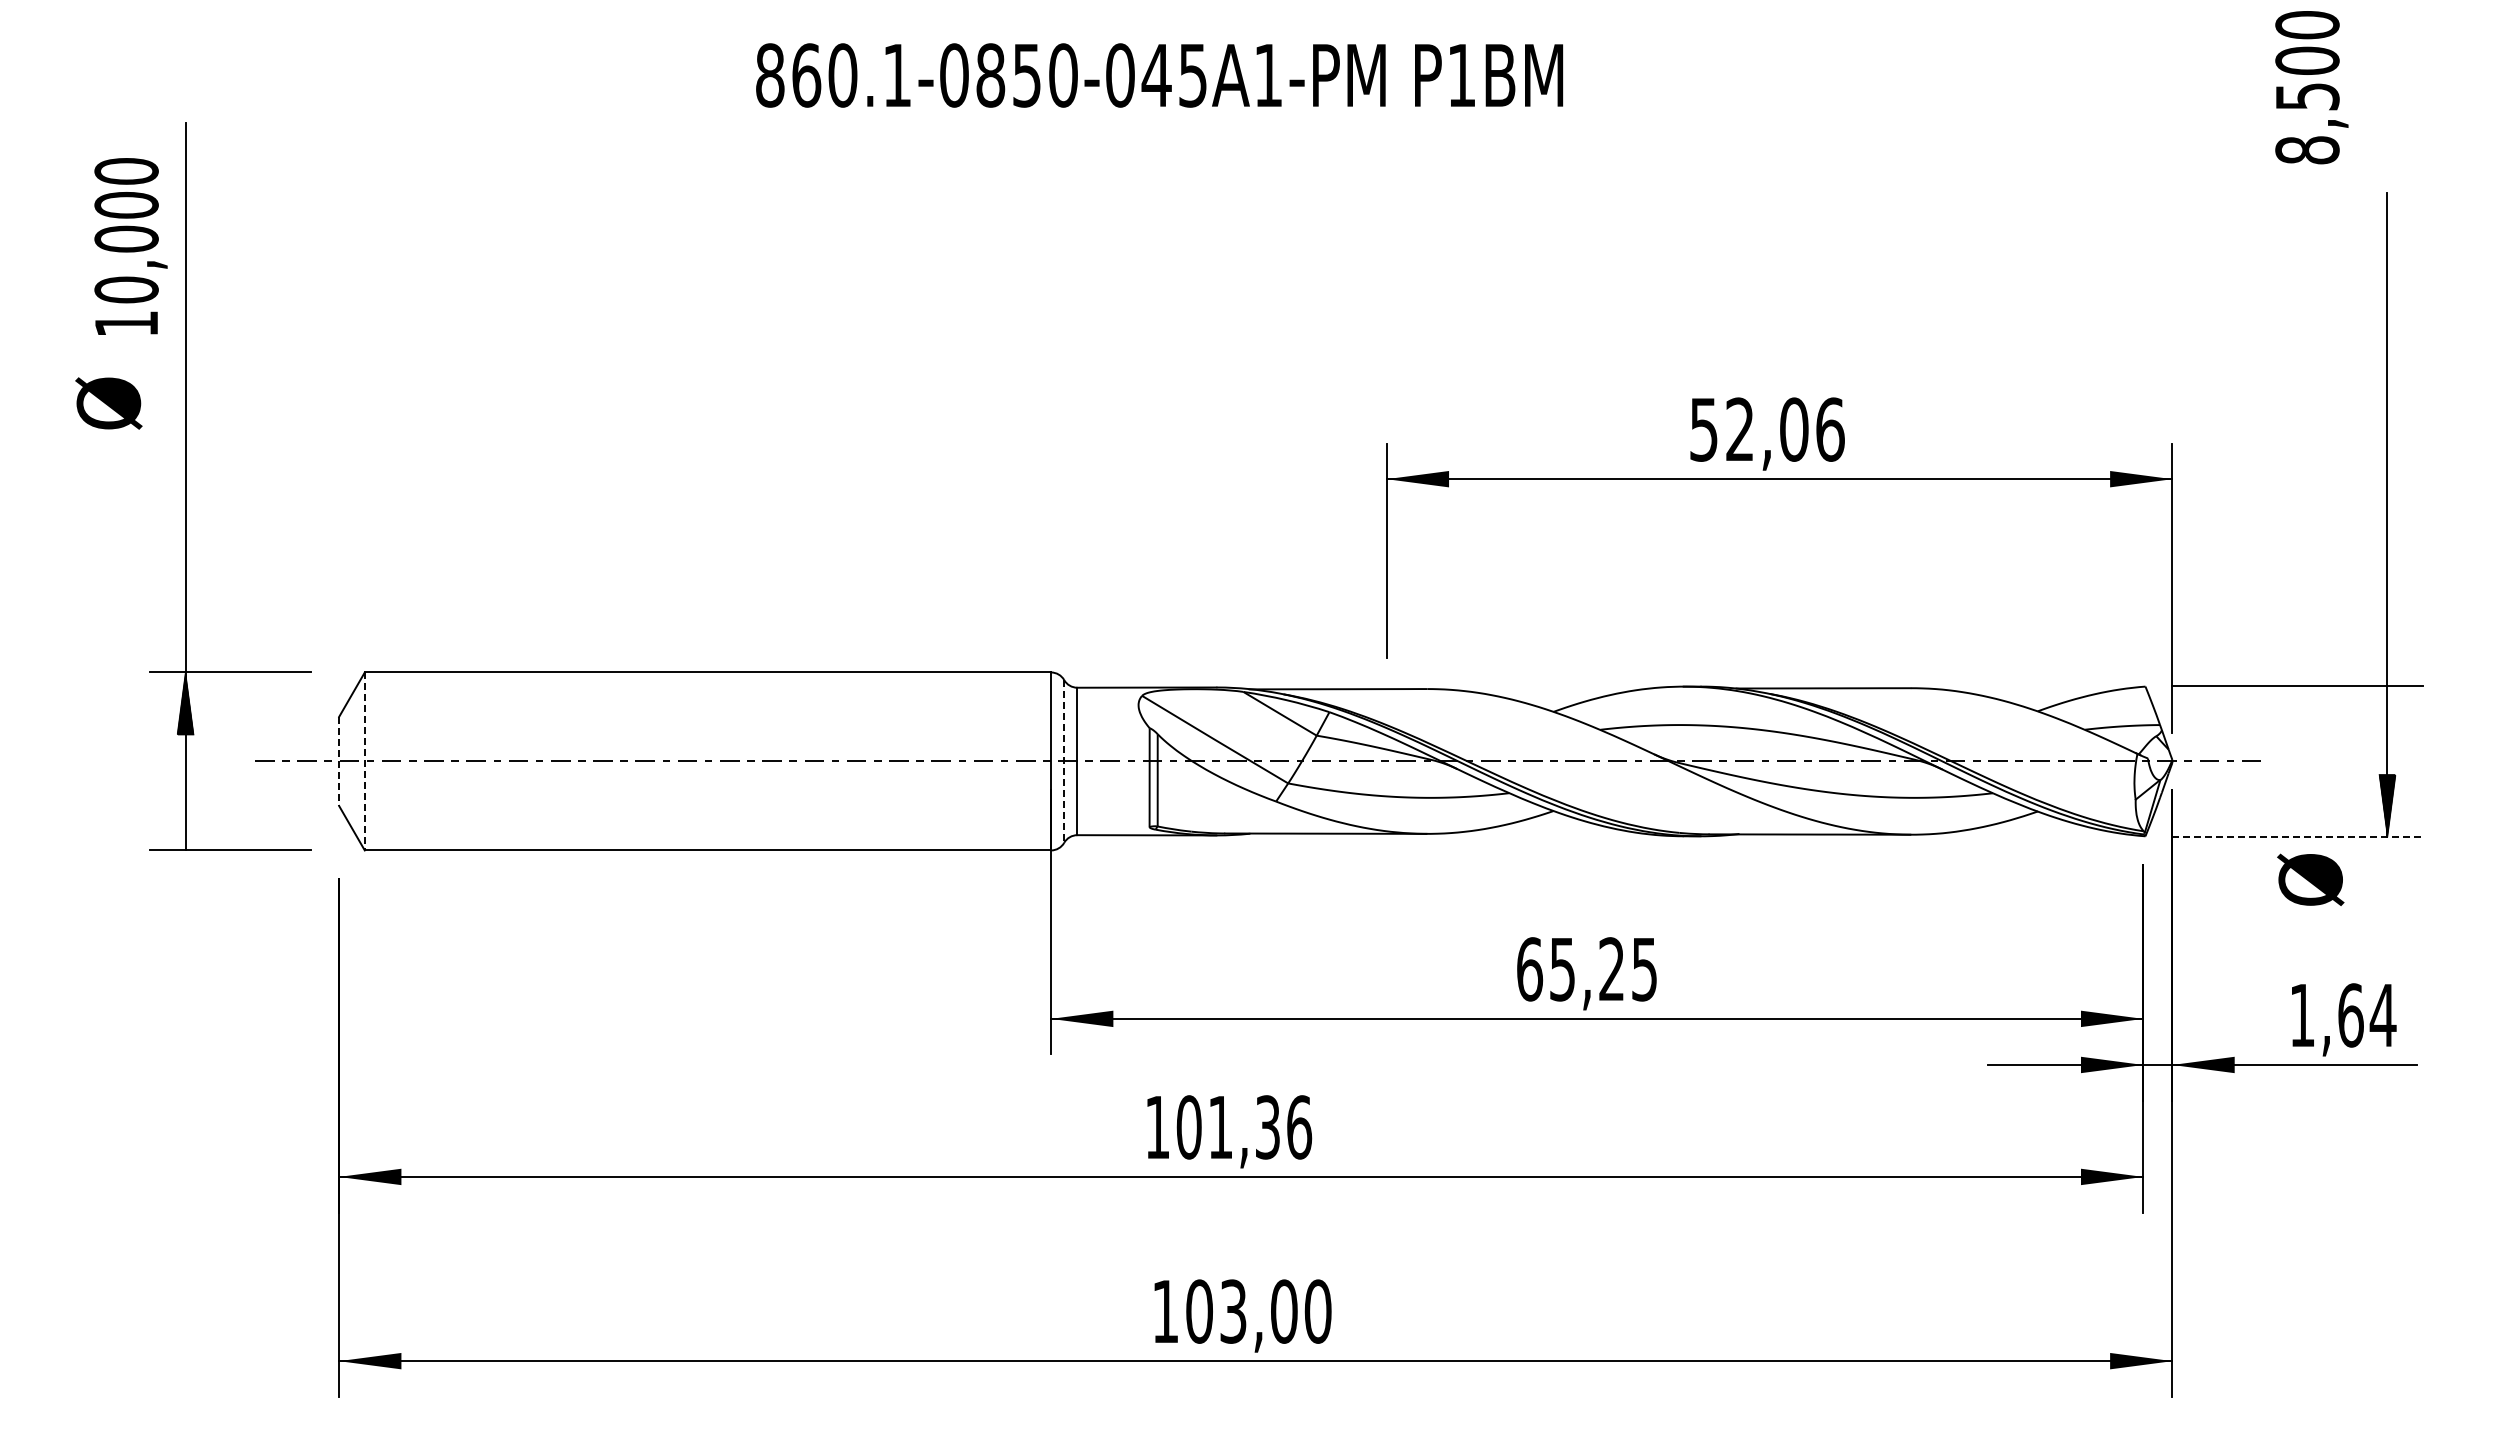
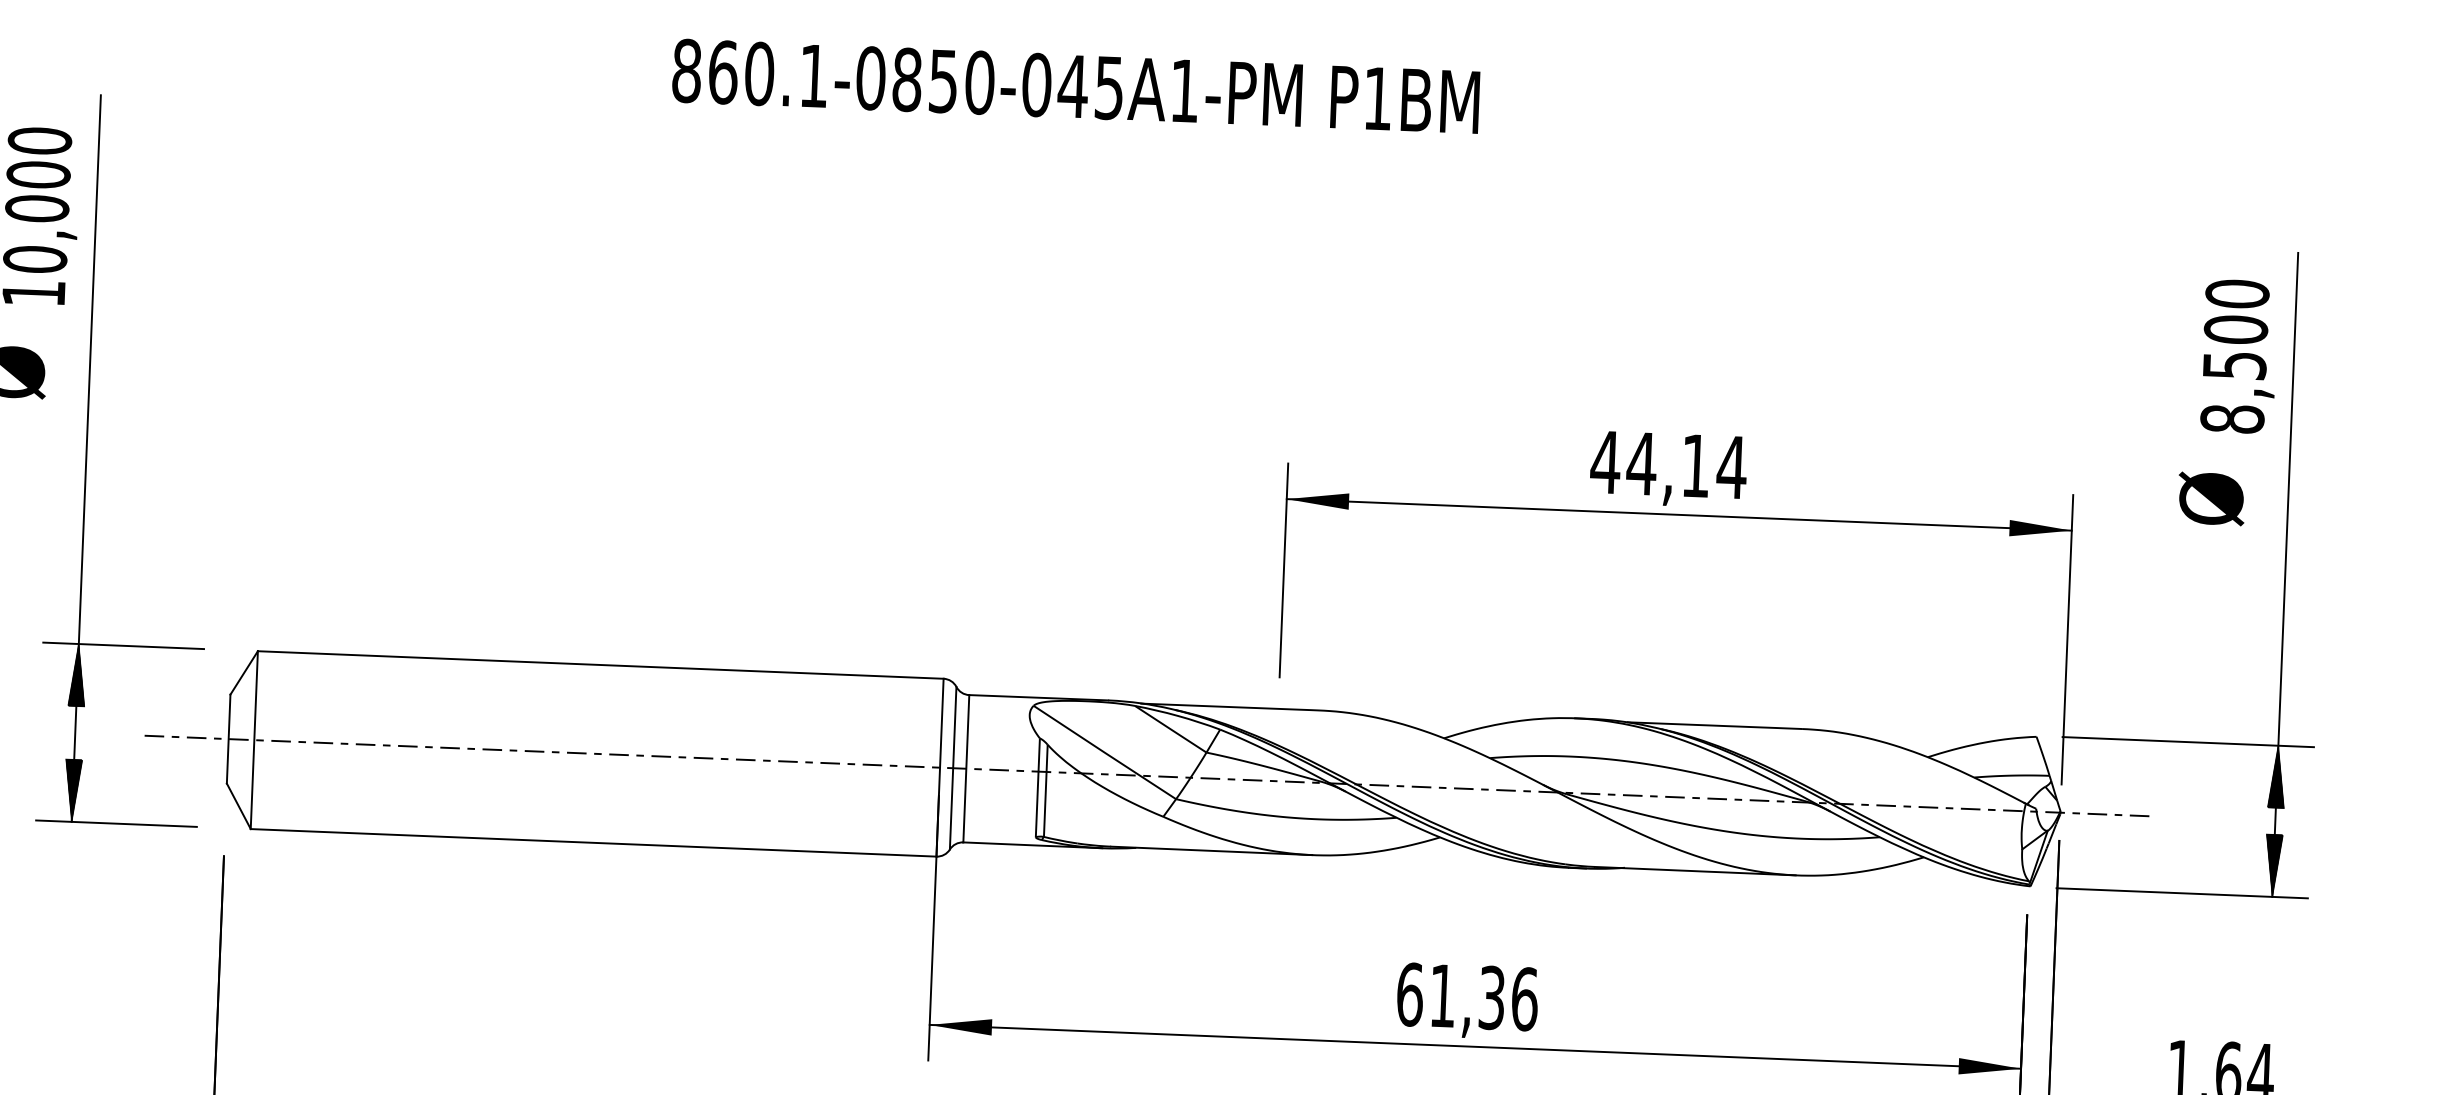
text: (2311, 87) -> (2239, 356), moved
text: (1766, 429) -> (1668, 464), 52,06 -> 44,14
hatch: (2387, 717) -> (2277, 777), added
line: (339, 761) -> (229, 739), dashed -> solid
line: (364, 761) -> (254, 740), dashed -> solid
line: (1064, 761) -> (953, 768), dashed -> solid
hatch: (185, 819) -> (72, 790), added
line: (2297, 837) -> (2182, 893), dashed -> solid
text: (2310, 879) -> (2211, 498), moved
text: (1603, 969) -> (1483, 997), 65,25 -> 61,36

